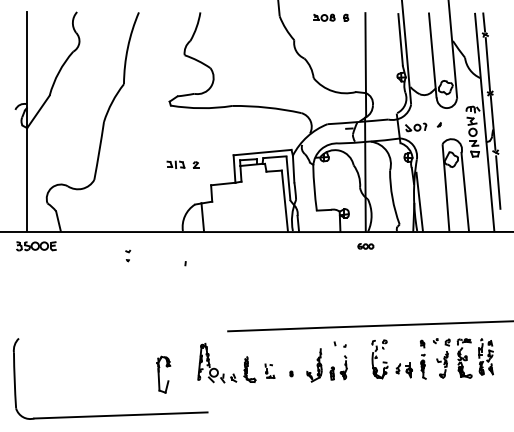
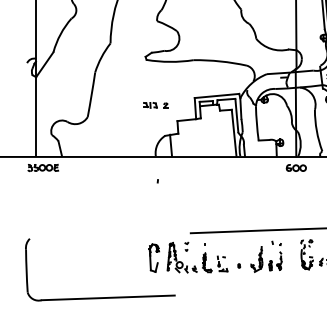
part: (365, 246) -> (296, 168), size x1.67
part: (128, 255) -> (186, 246), moved
part: (269, 370) -> (222, 263), size x1.43
part: (163, 374) -> (153, 257), moved

